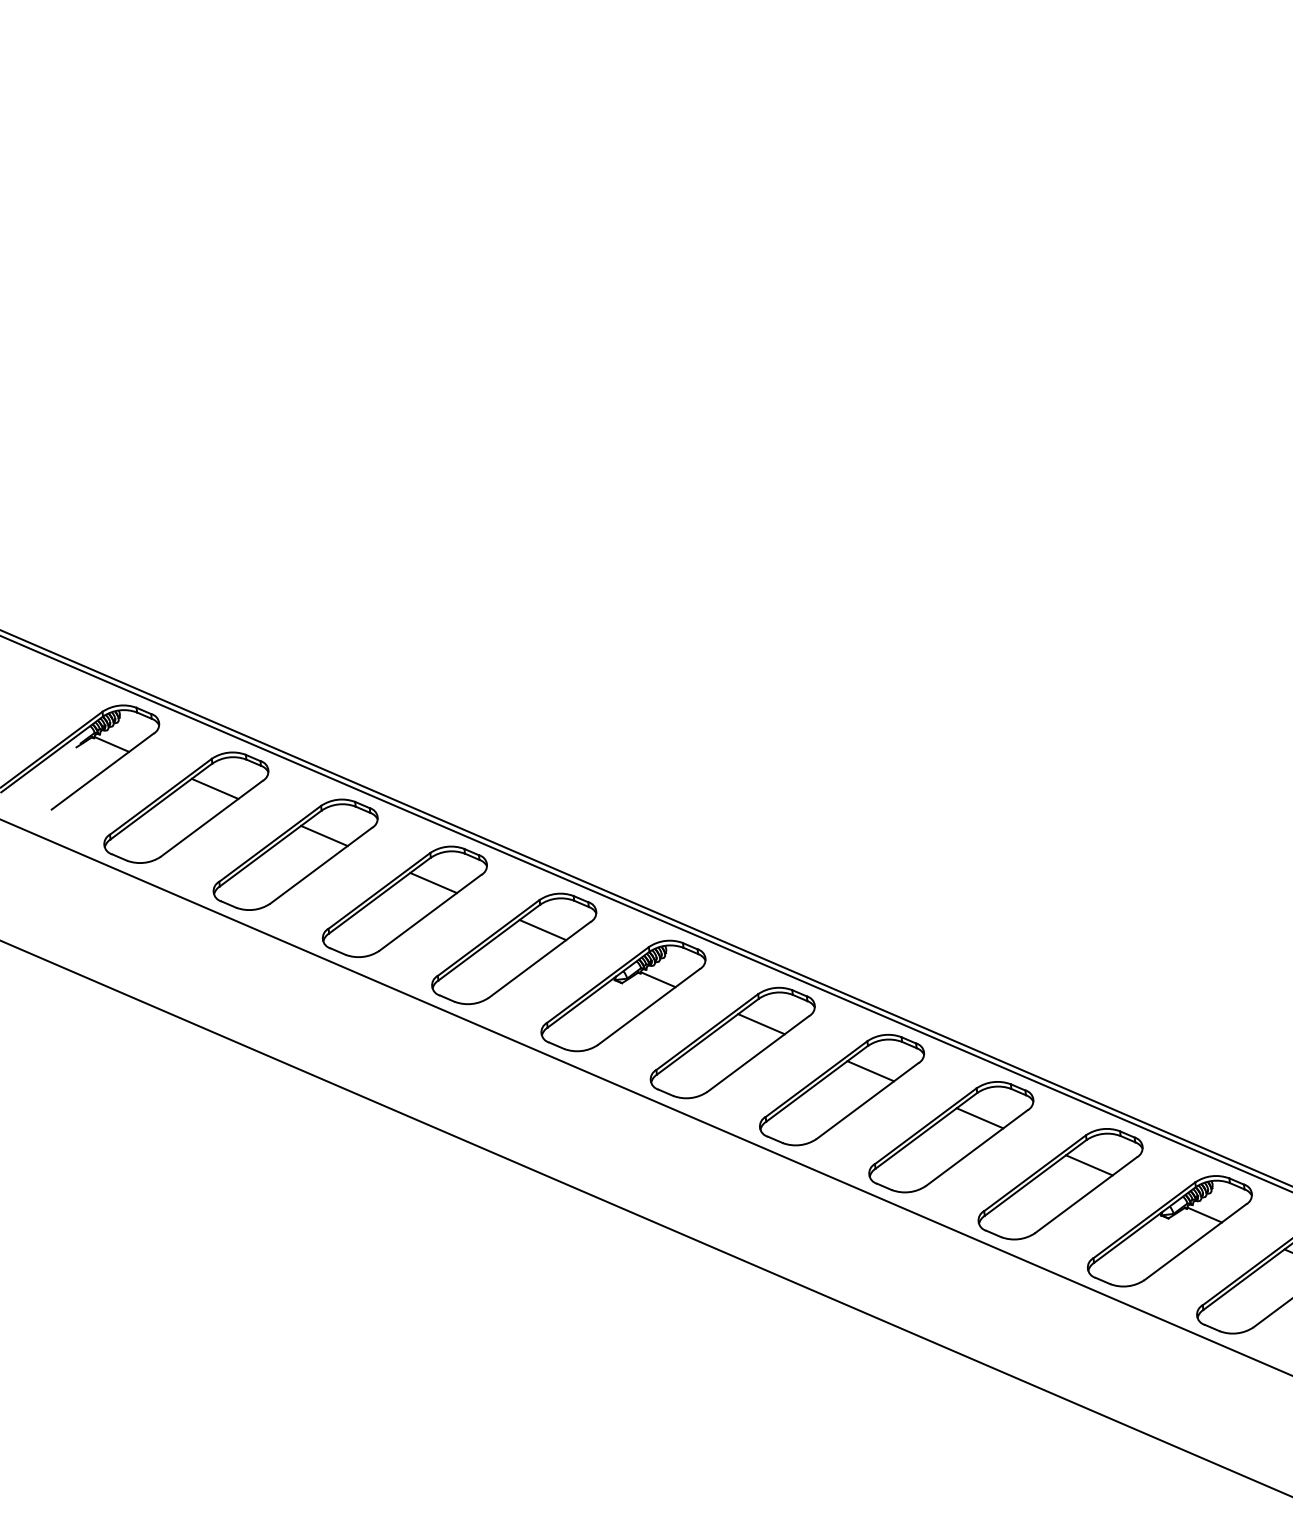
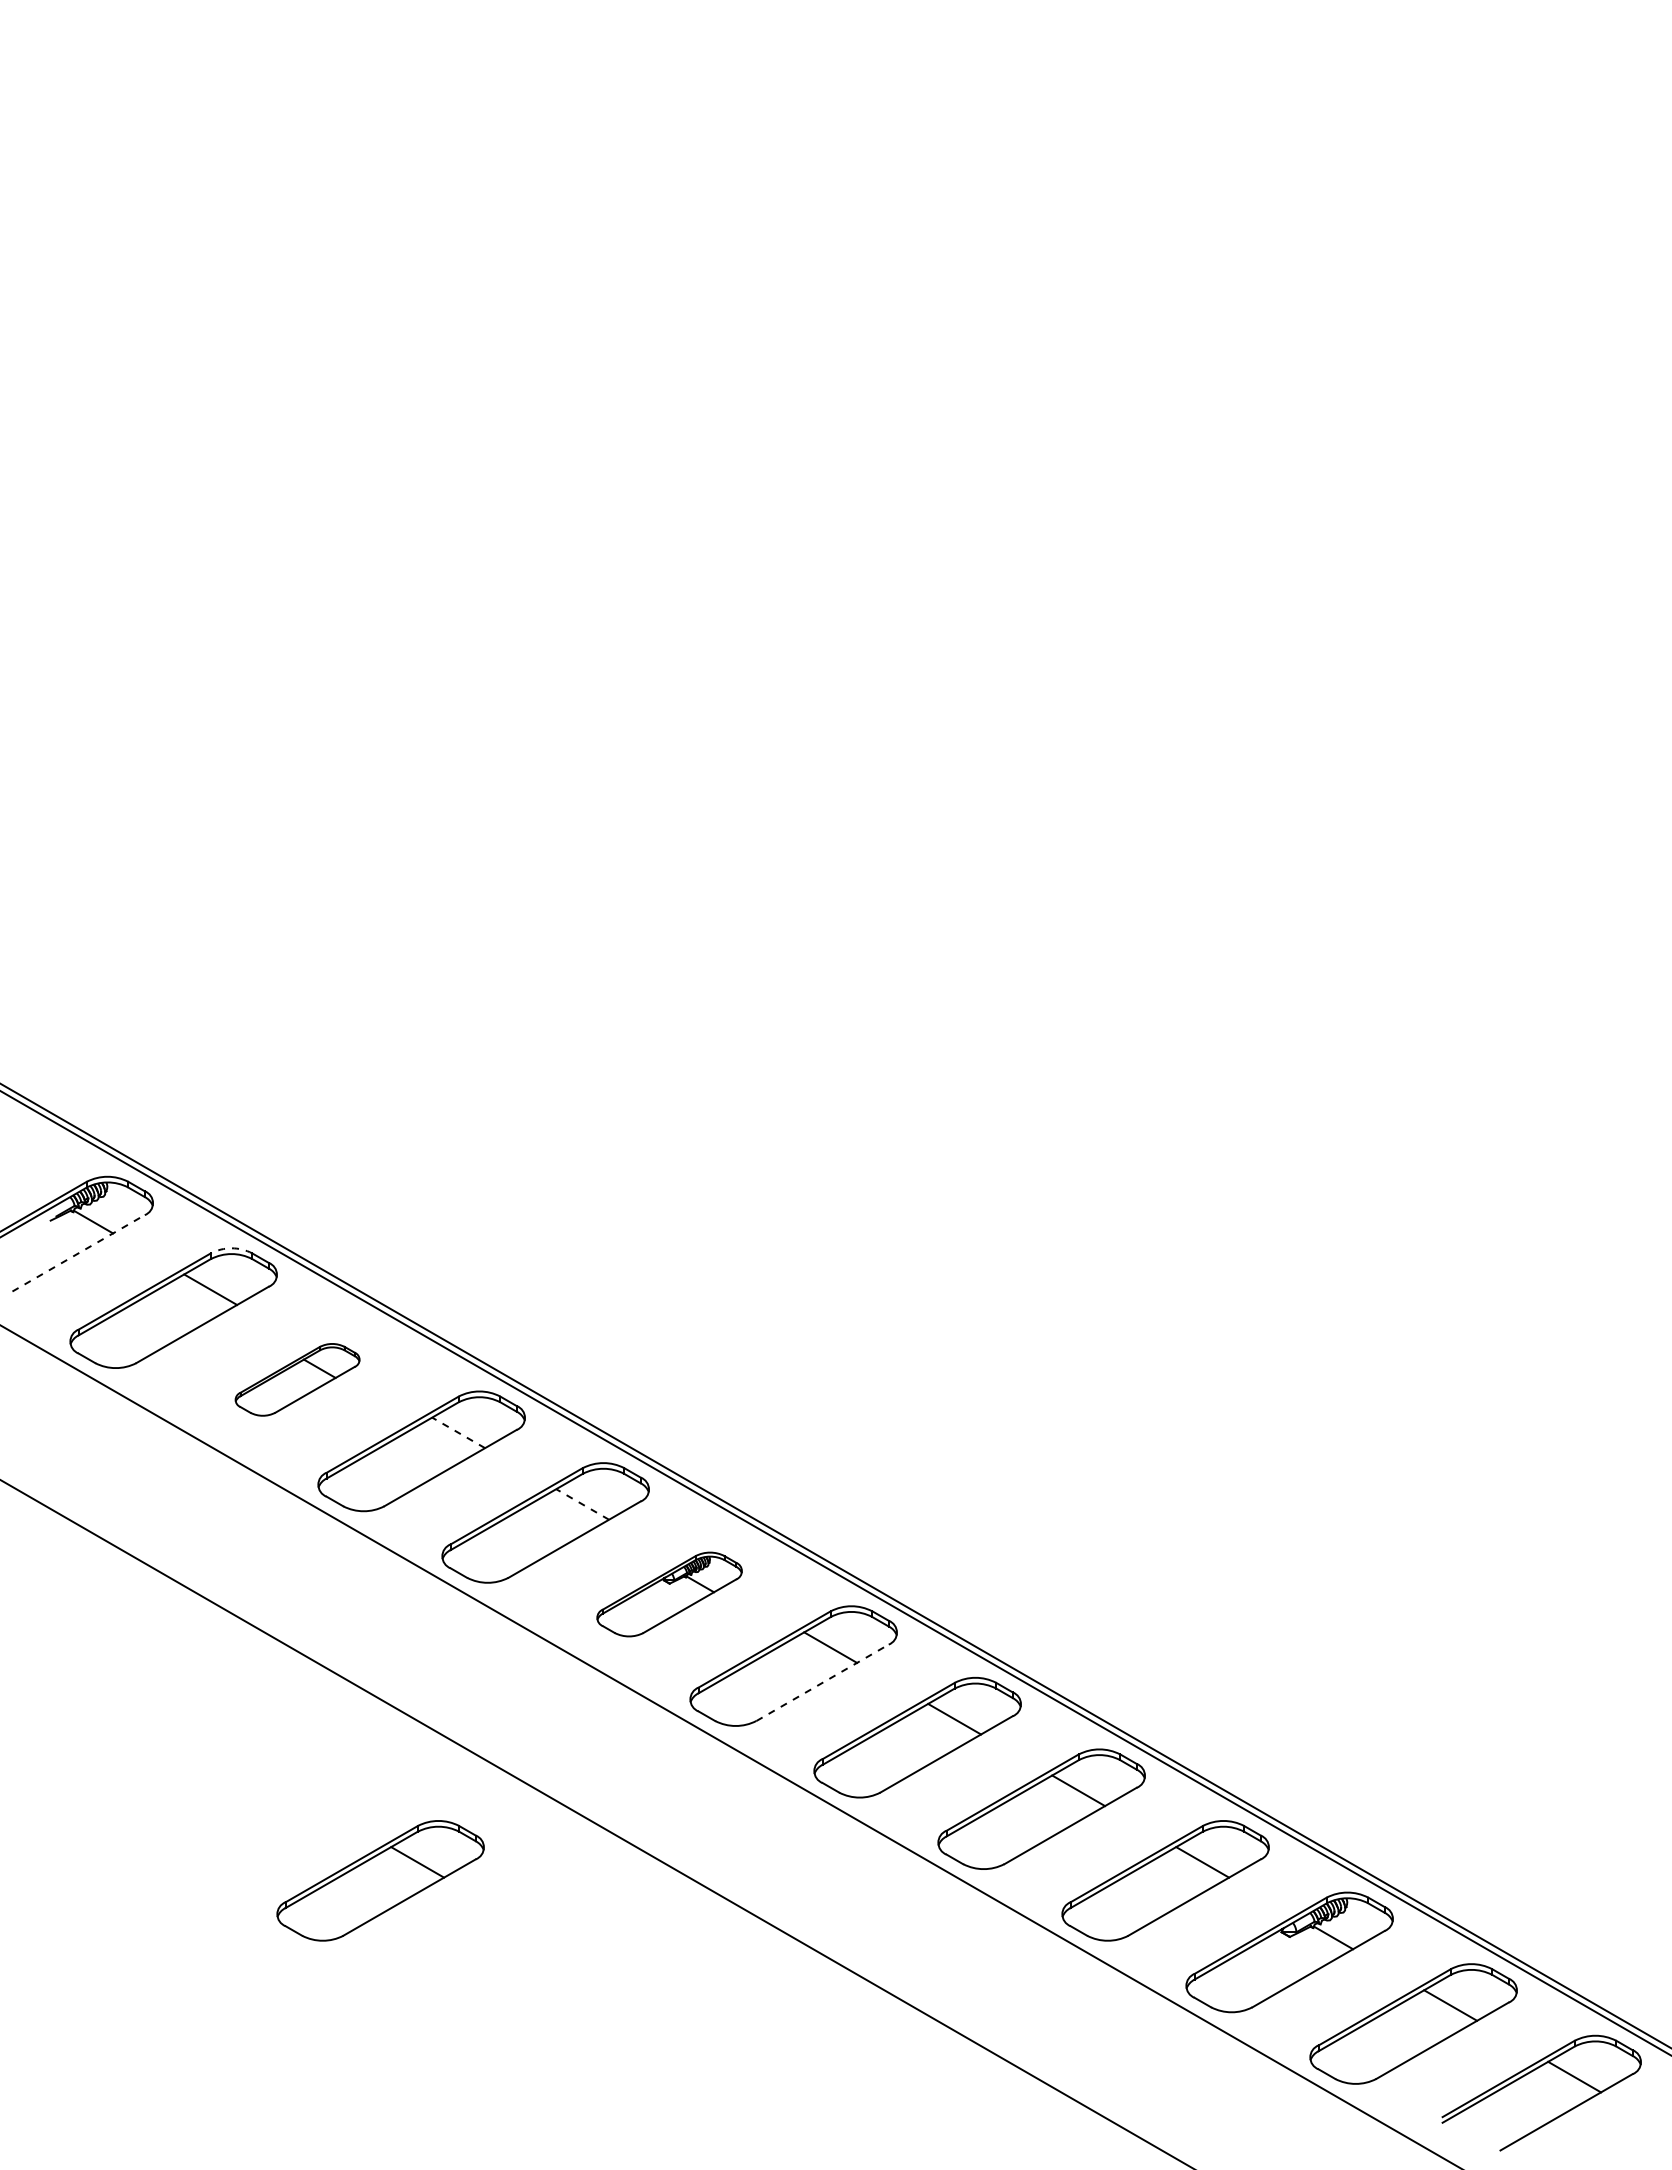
arc: (228, 752) -> (231, 1248), solid -> dashed
line: (103, 771) -> (79, 1253), solid -> dashed
part: (295, 854) -> (297, 1379), size x0.6
line: (433, 882) -> (458, 1432), solid -> dashed
line: (542, 930) -> (582, 1504), solid -> dashed
part: (623, 995) -> (669, 1594), size x0.7
line: (758, 1053) -> (823, 1682), solid -> dashed
part: (412, 1260) -> (380, 1880), added

